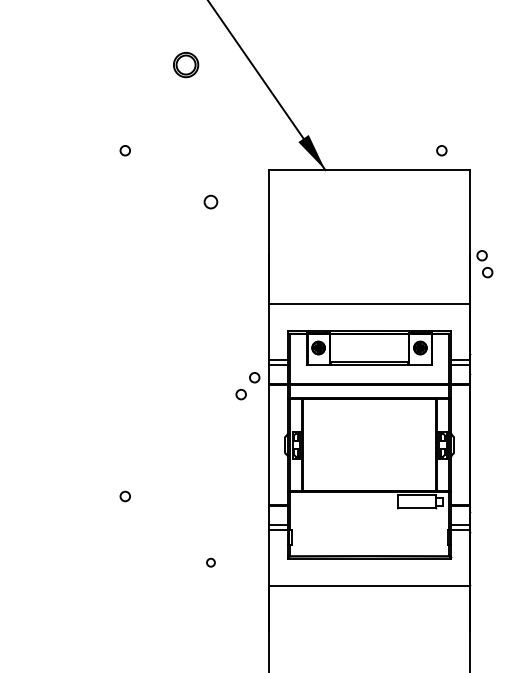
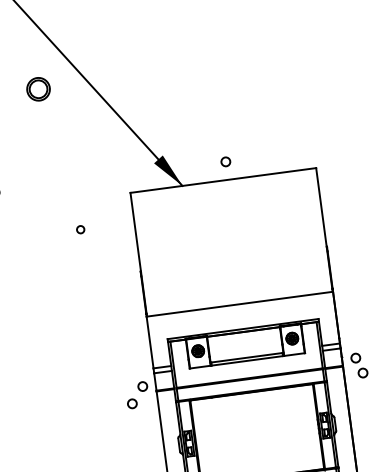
part: (186, 65) -> (38, 89), moved
circle: (441, 150) -> (225, 161), moved
circle: (210, 202) -> (80, 230), size x0.62
part: (484, 264) -> (359, 365), moved

